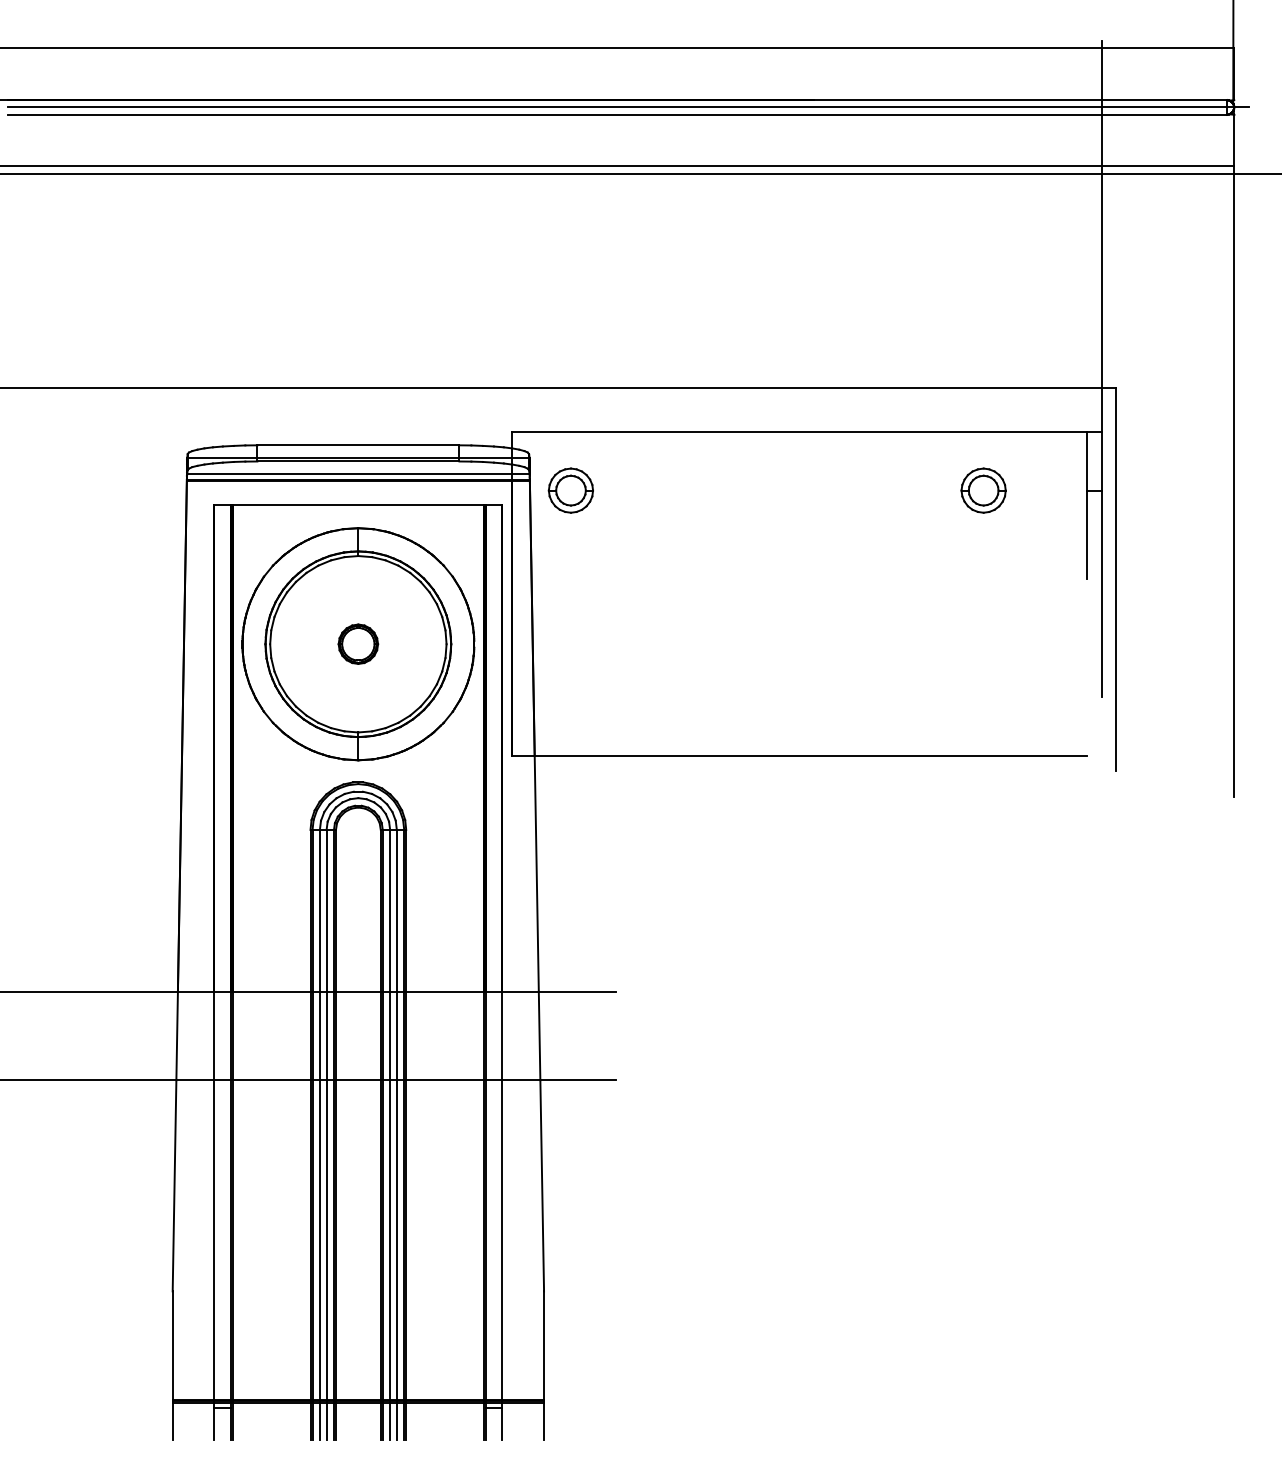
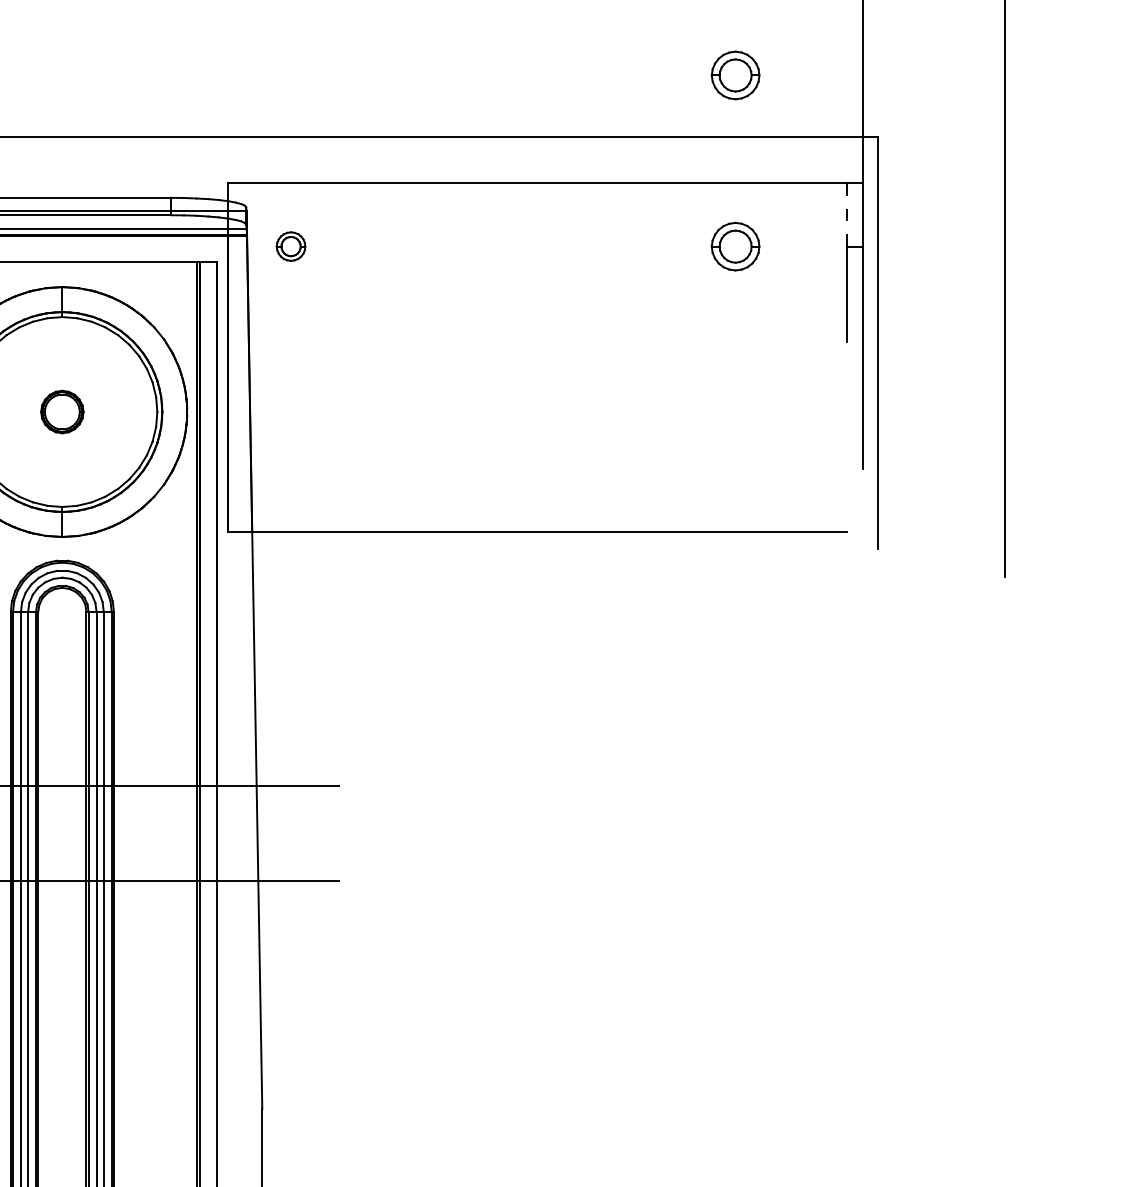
part: (983, 331) -> (735, 75), added
line: (1086, 461) -> (846, 215), solid -> dashed
part: (570, 490) -> (290, 246), size x0.6

